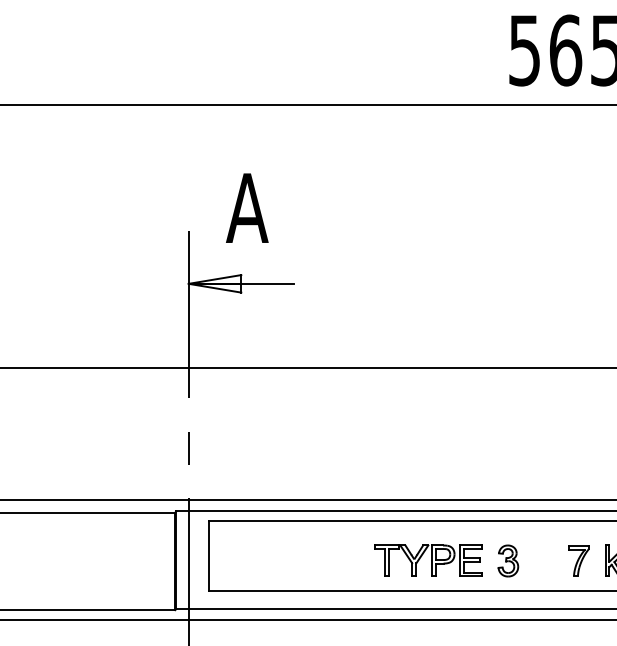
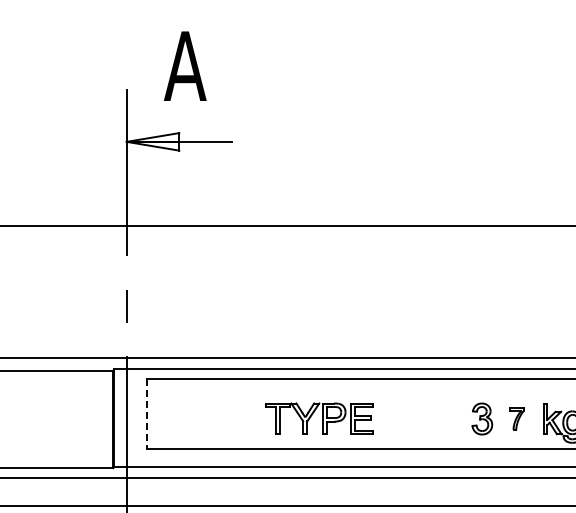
line: (209, 556) -> (147, 414), solid -> dashed
part: (428, 560) -> (319, 418), moved
part: (508, 560) -> (482, 418), moved
part: (578, 560) -> (516, 418), size x0.7

